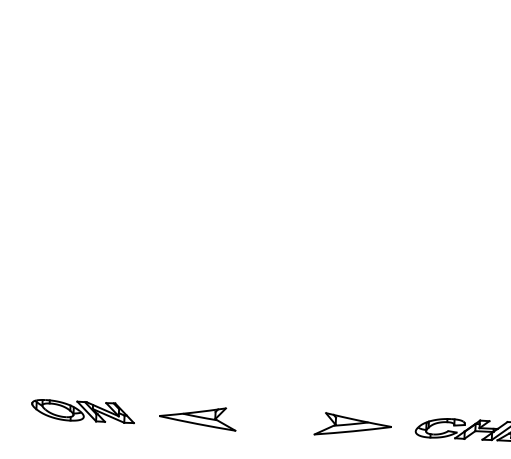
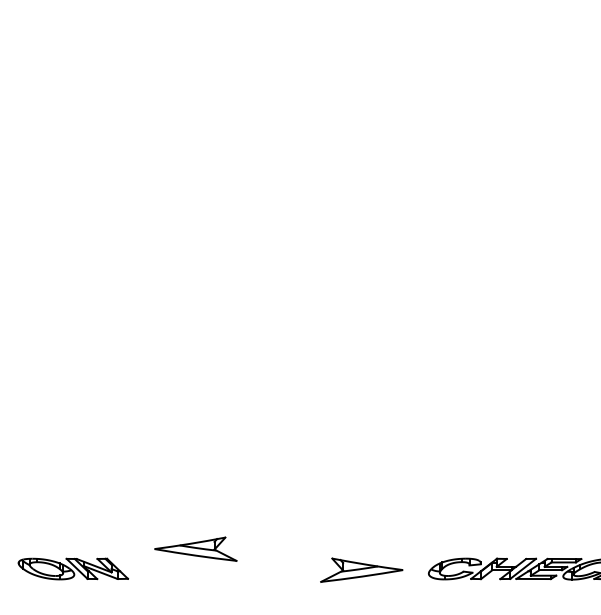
part: (197, 417) -> (195, 548), moved

